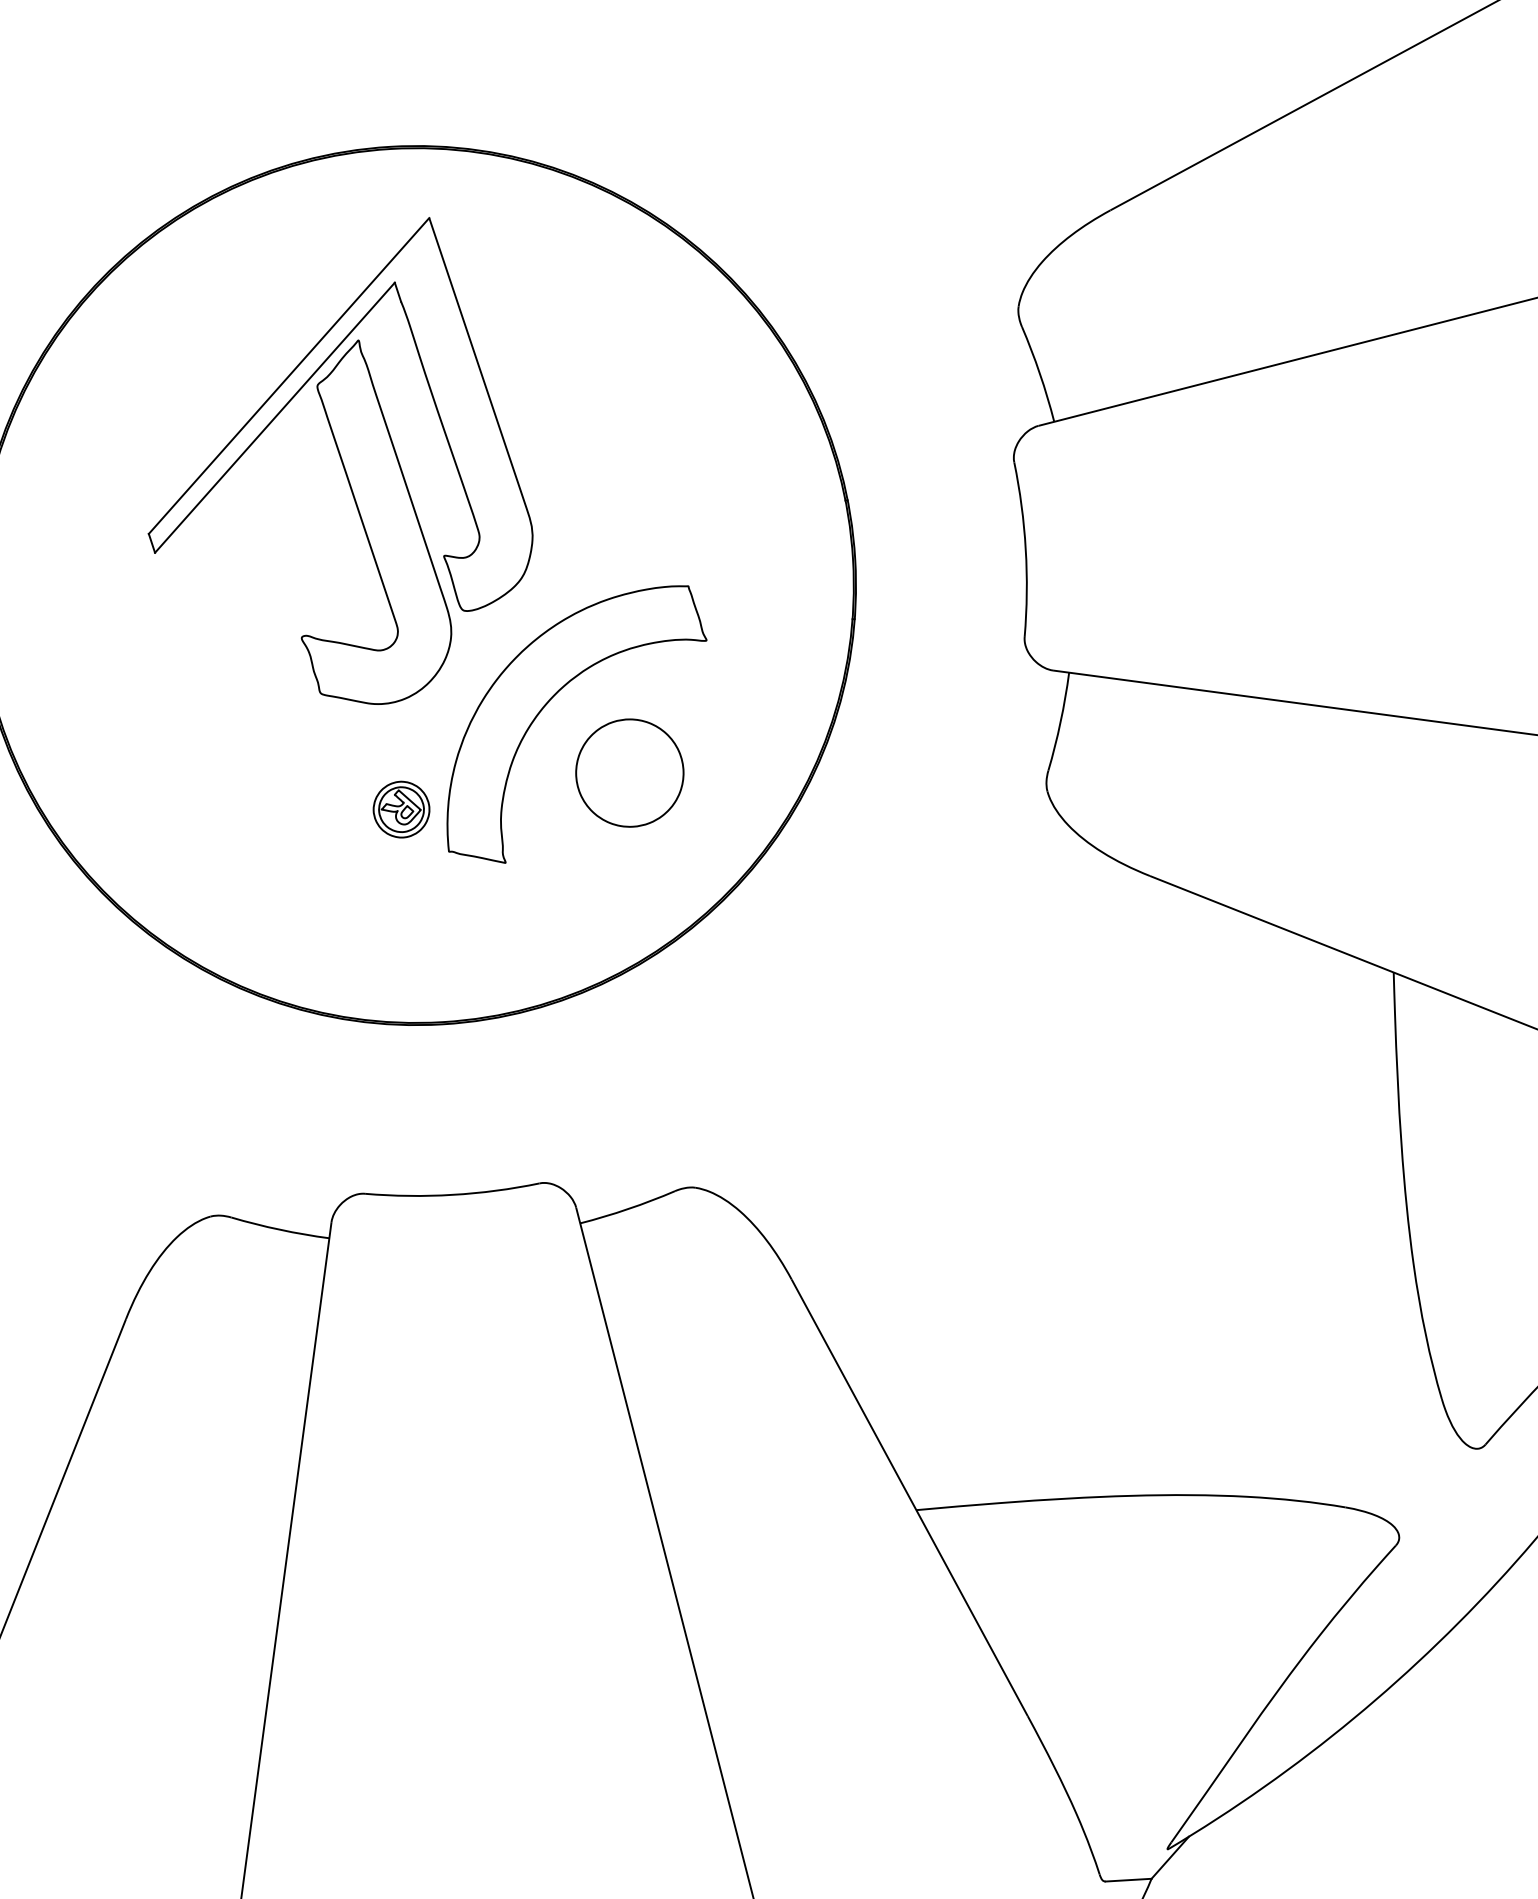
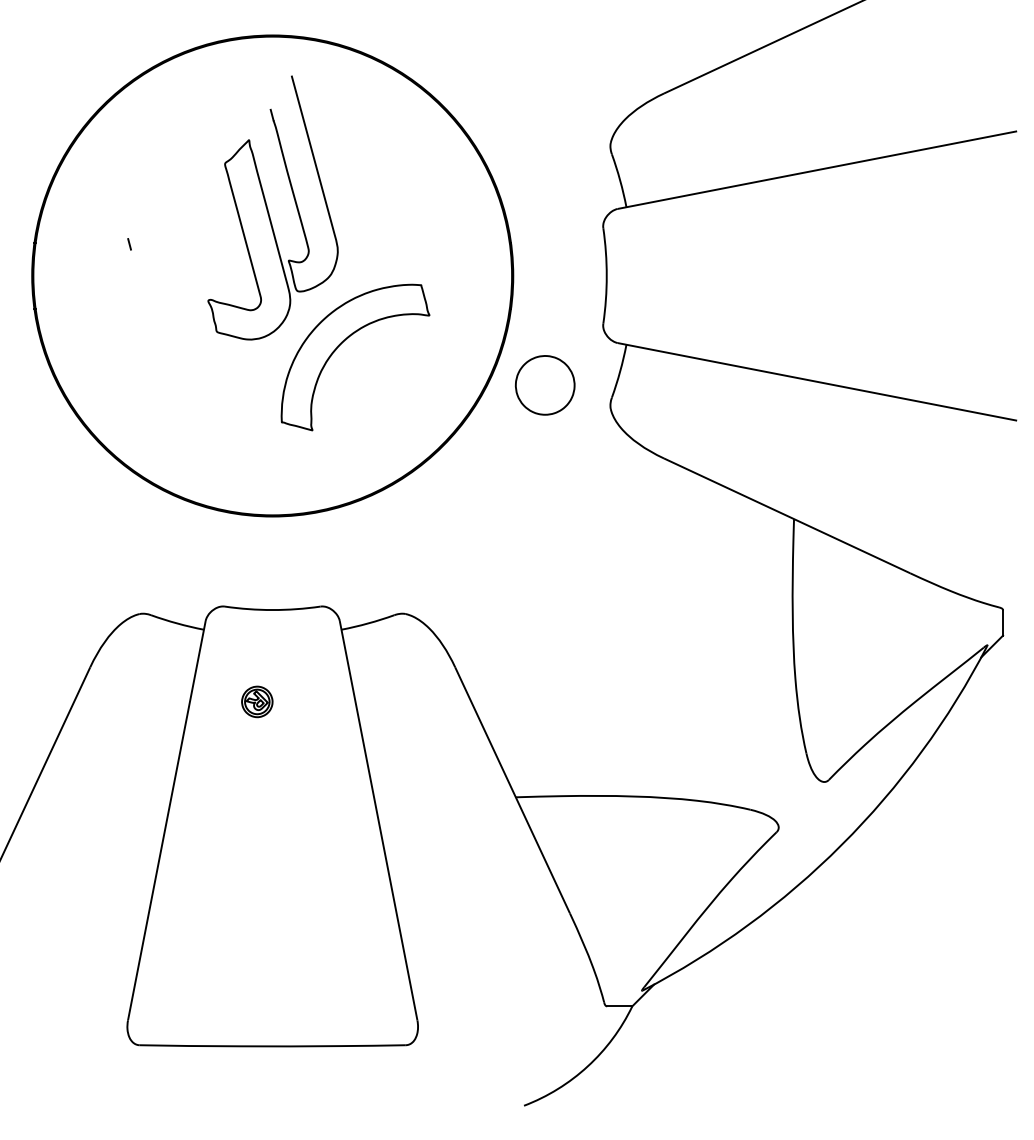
line: (288, 376) -> (209, 157), removed
line: (274, 417) -> (200, 179), removed
part: (628, 773) -> (544, 385), moved
part: (401, 808) -> (257, 701), moved

